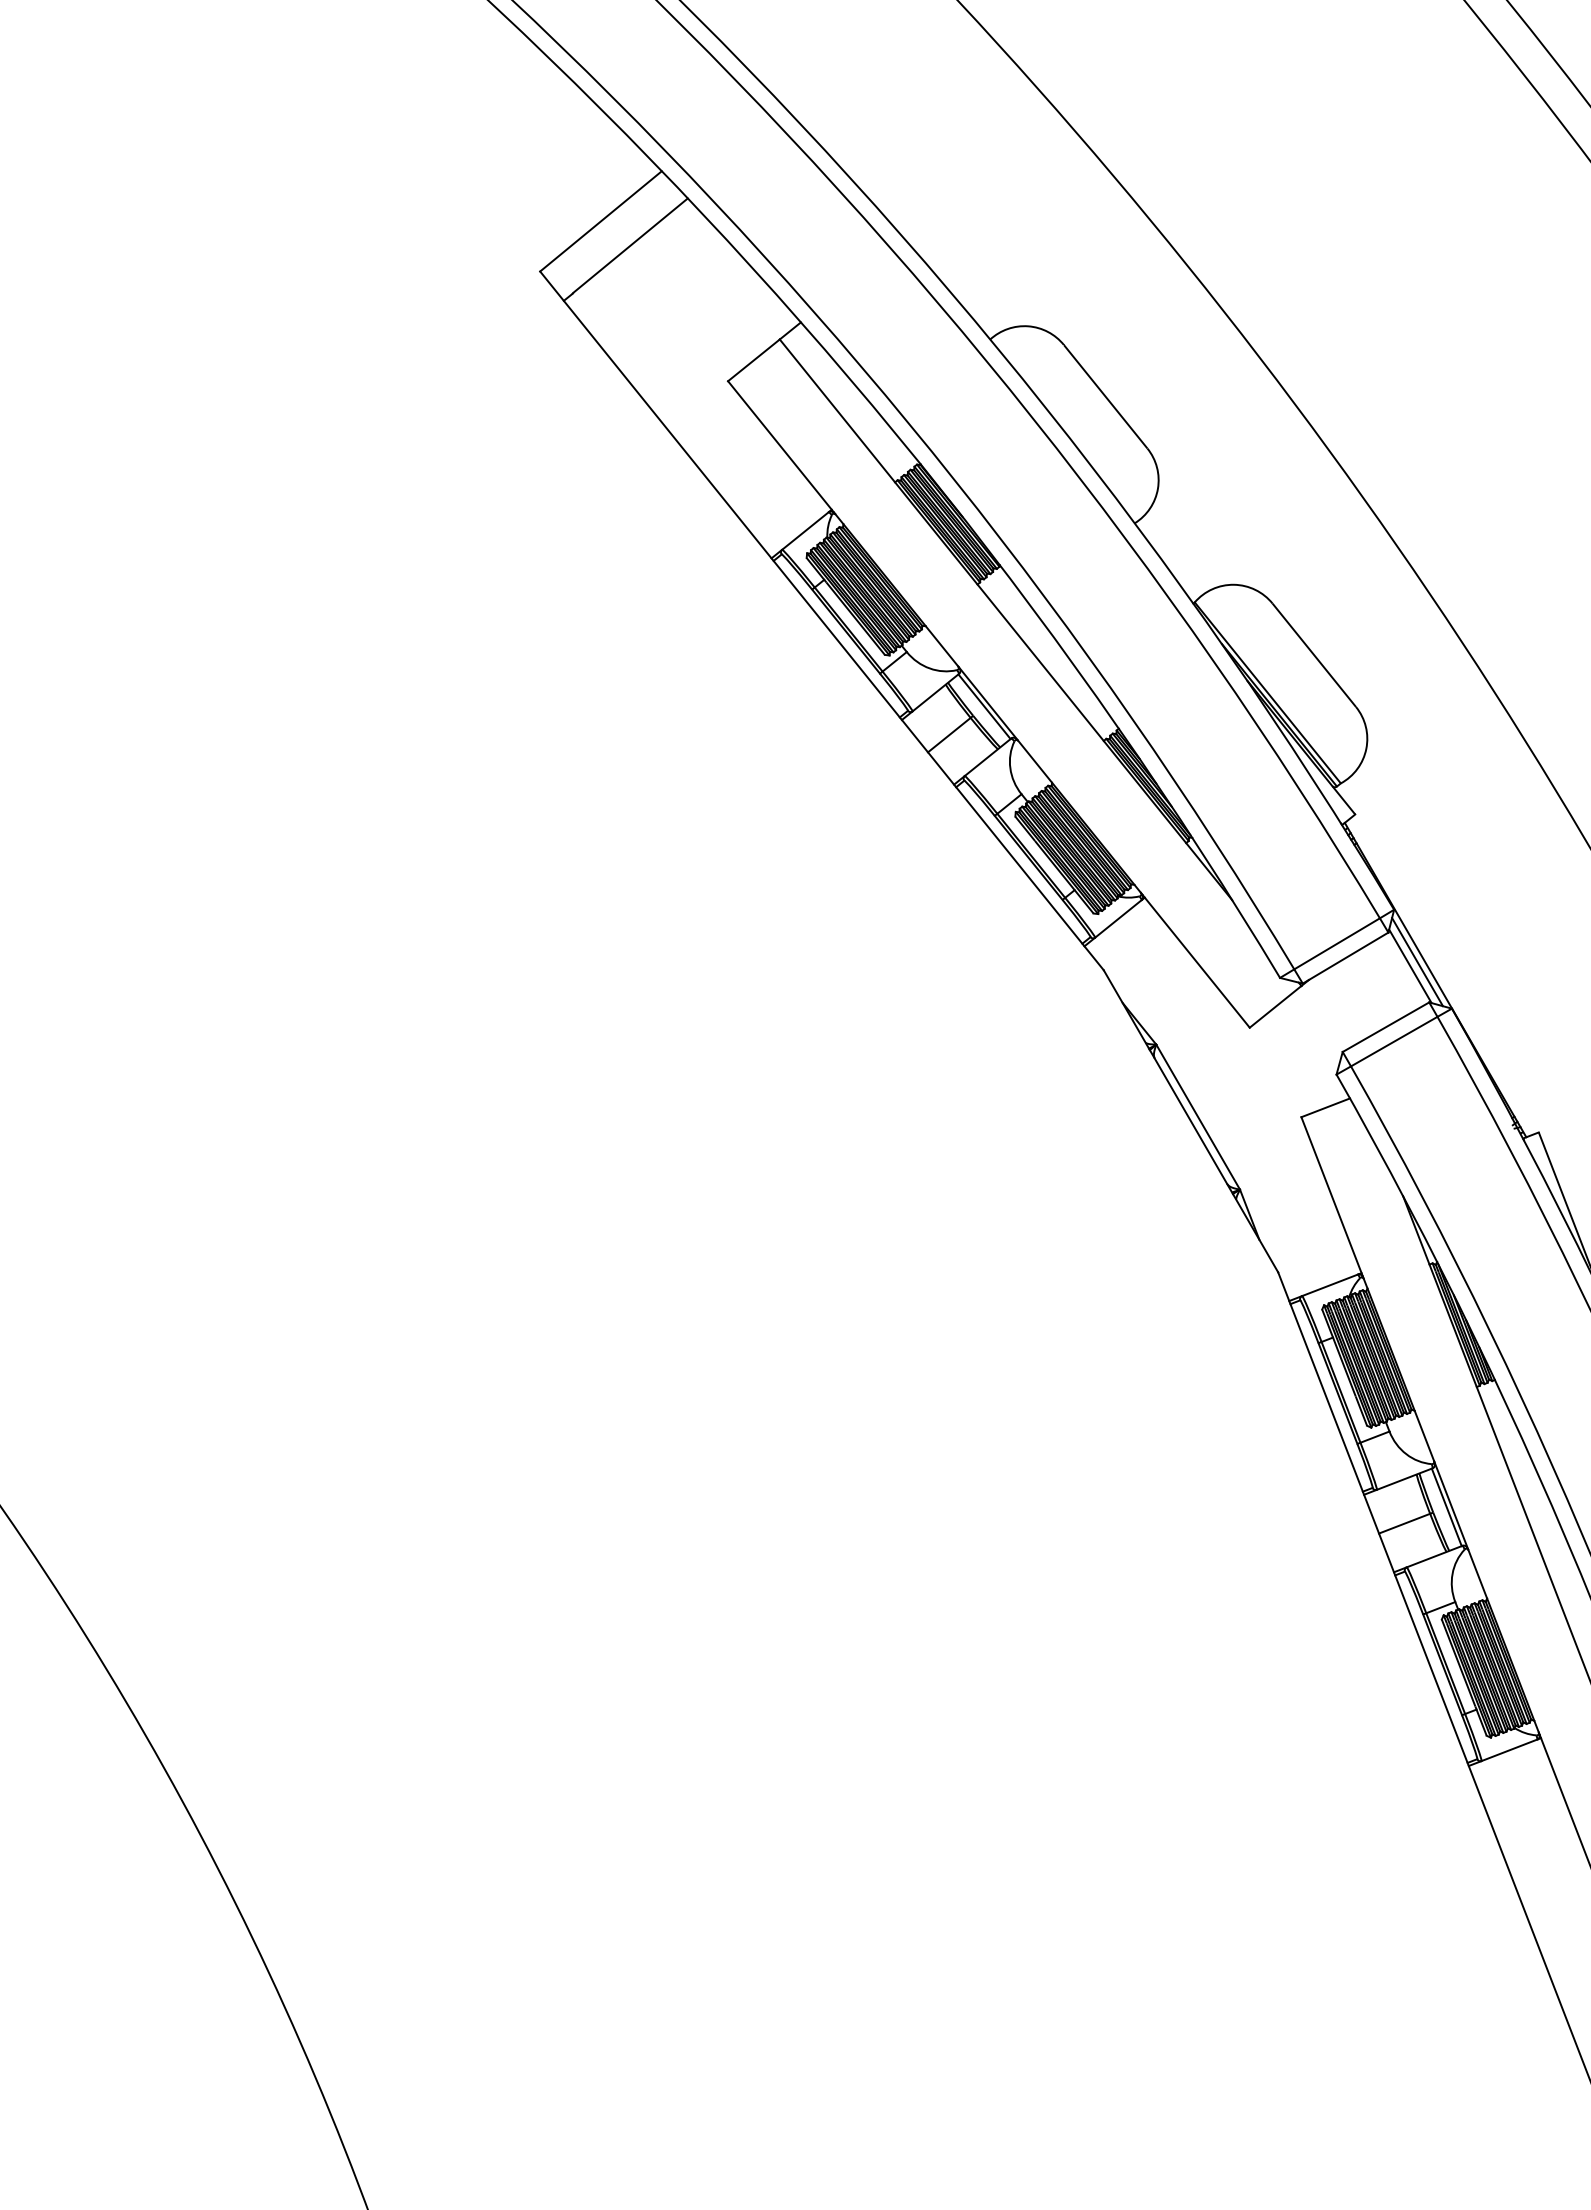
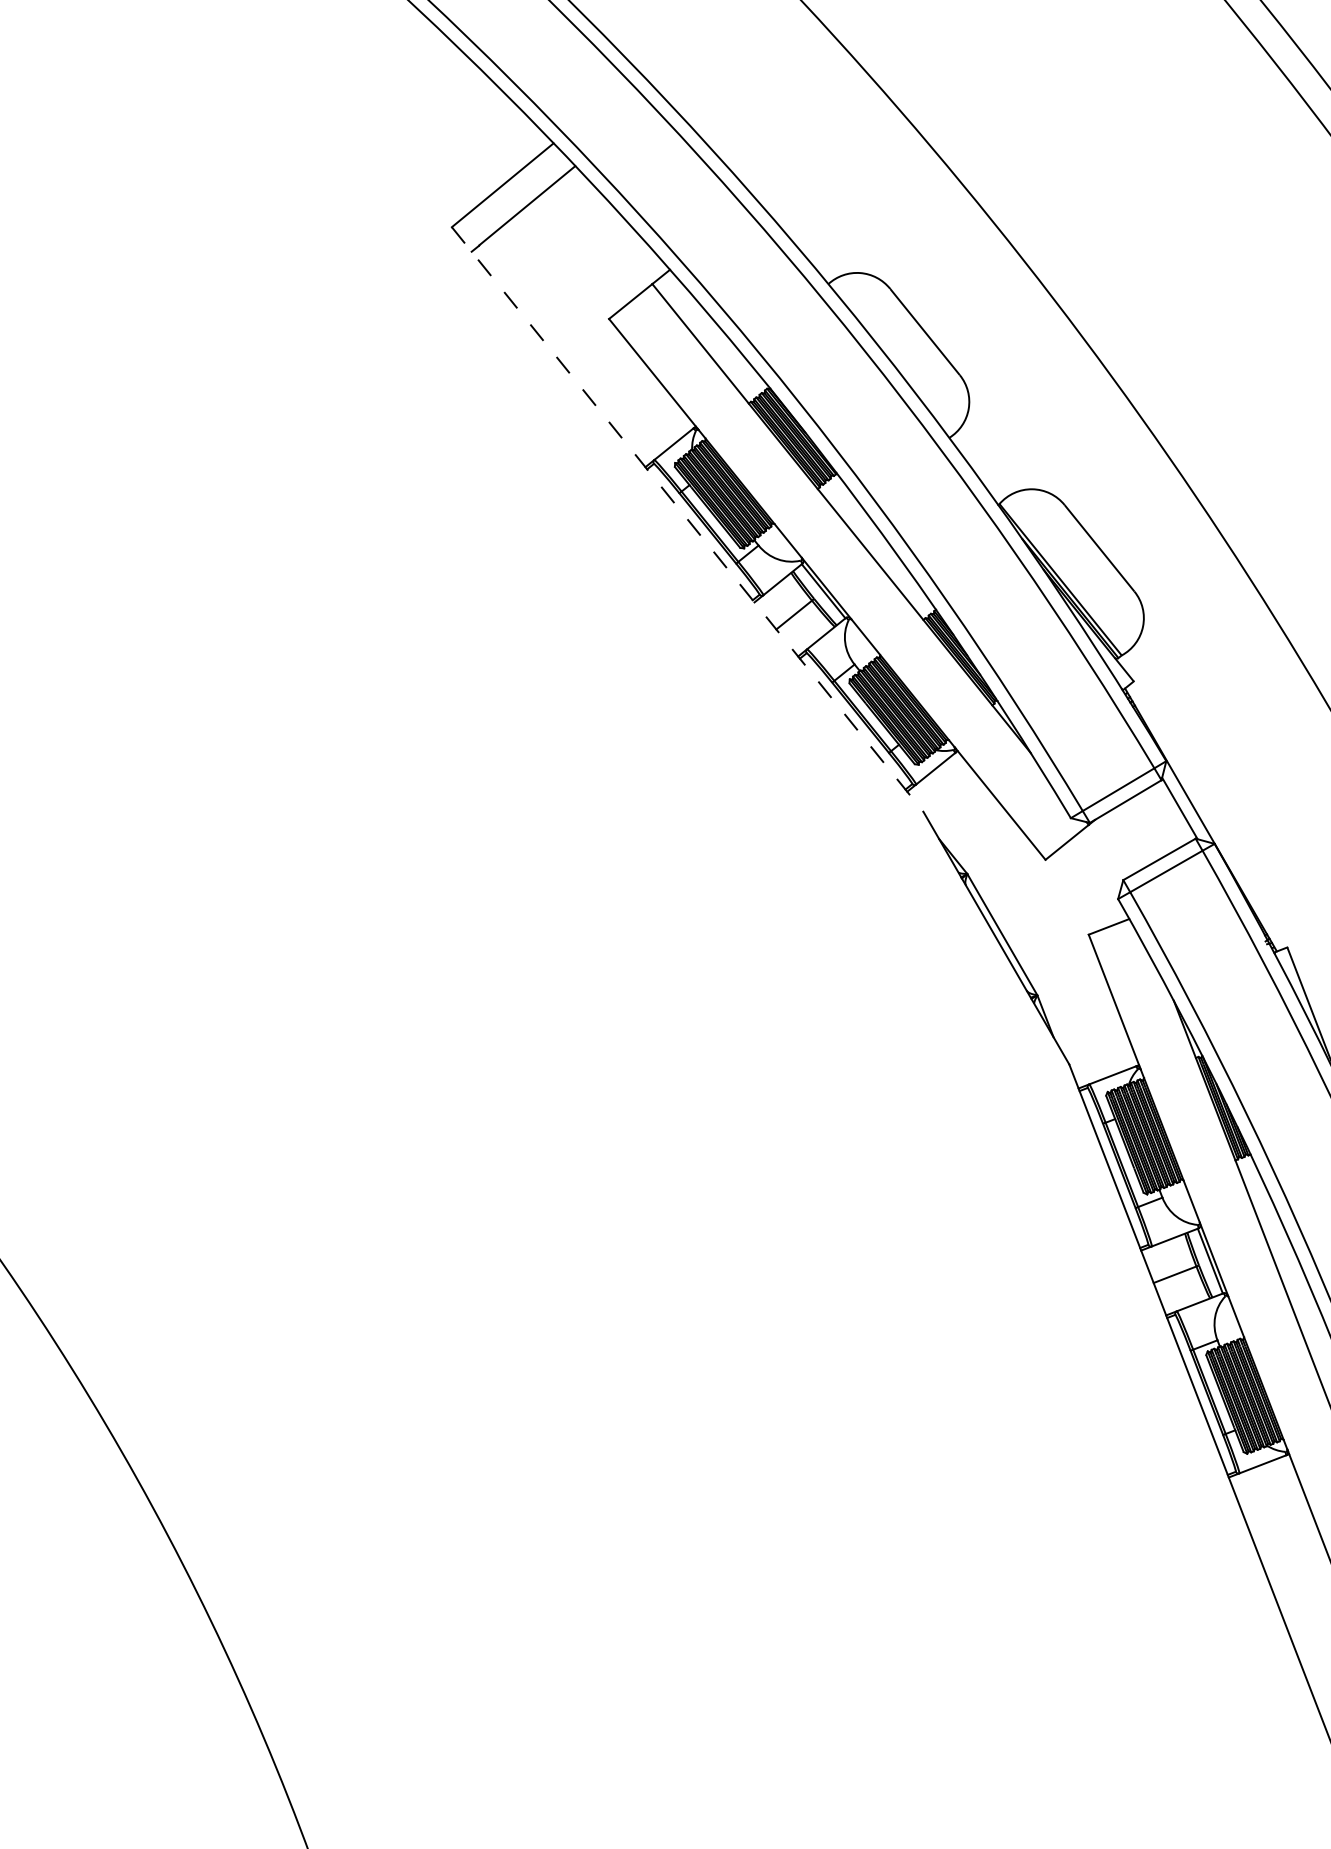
line: (821, 620) -> (687, 519), solid -> dashed
line: (1417, 962) -> (1185, 805), removed

